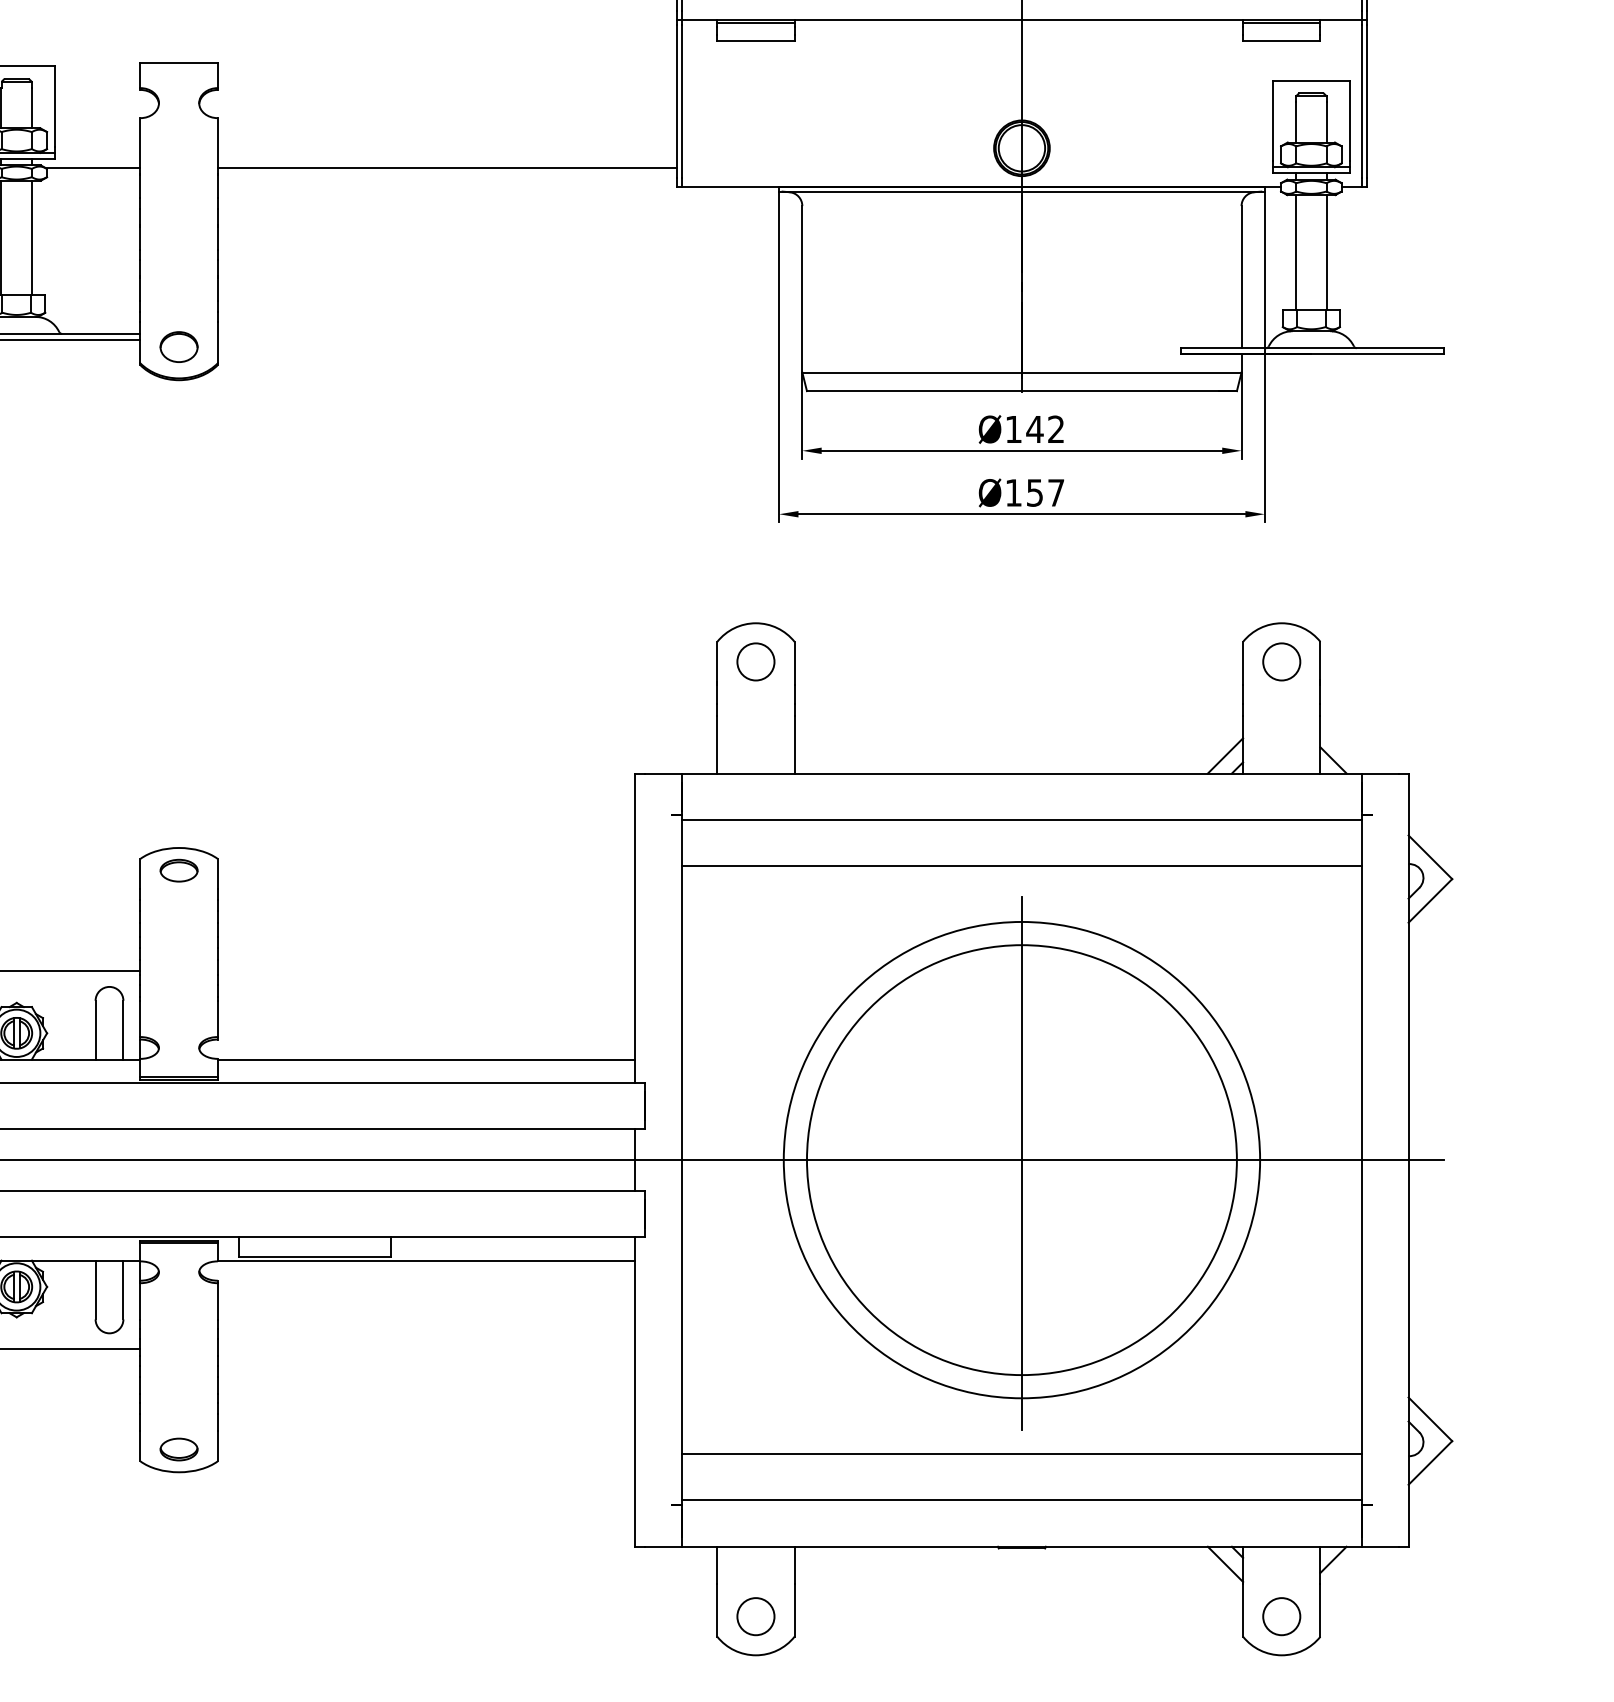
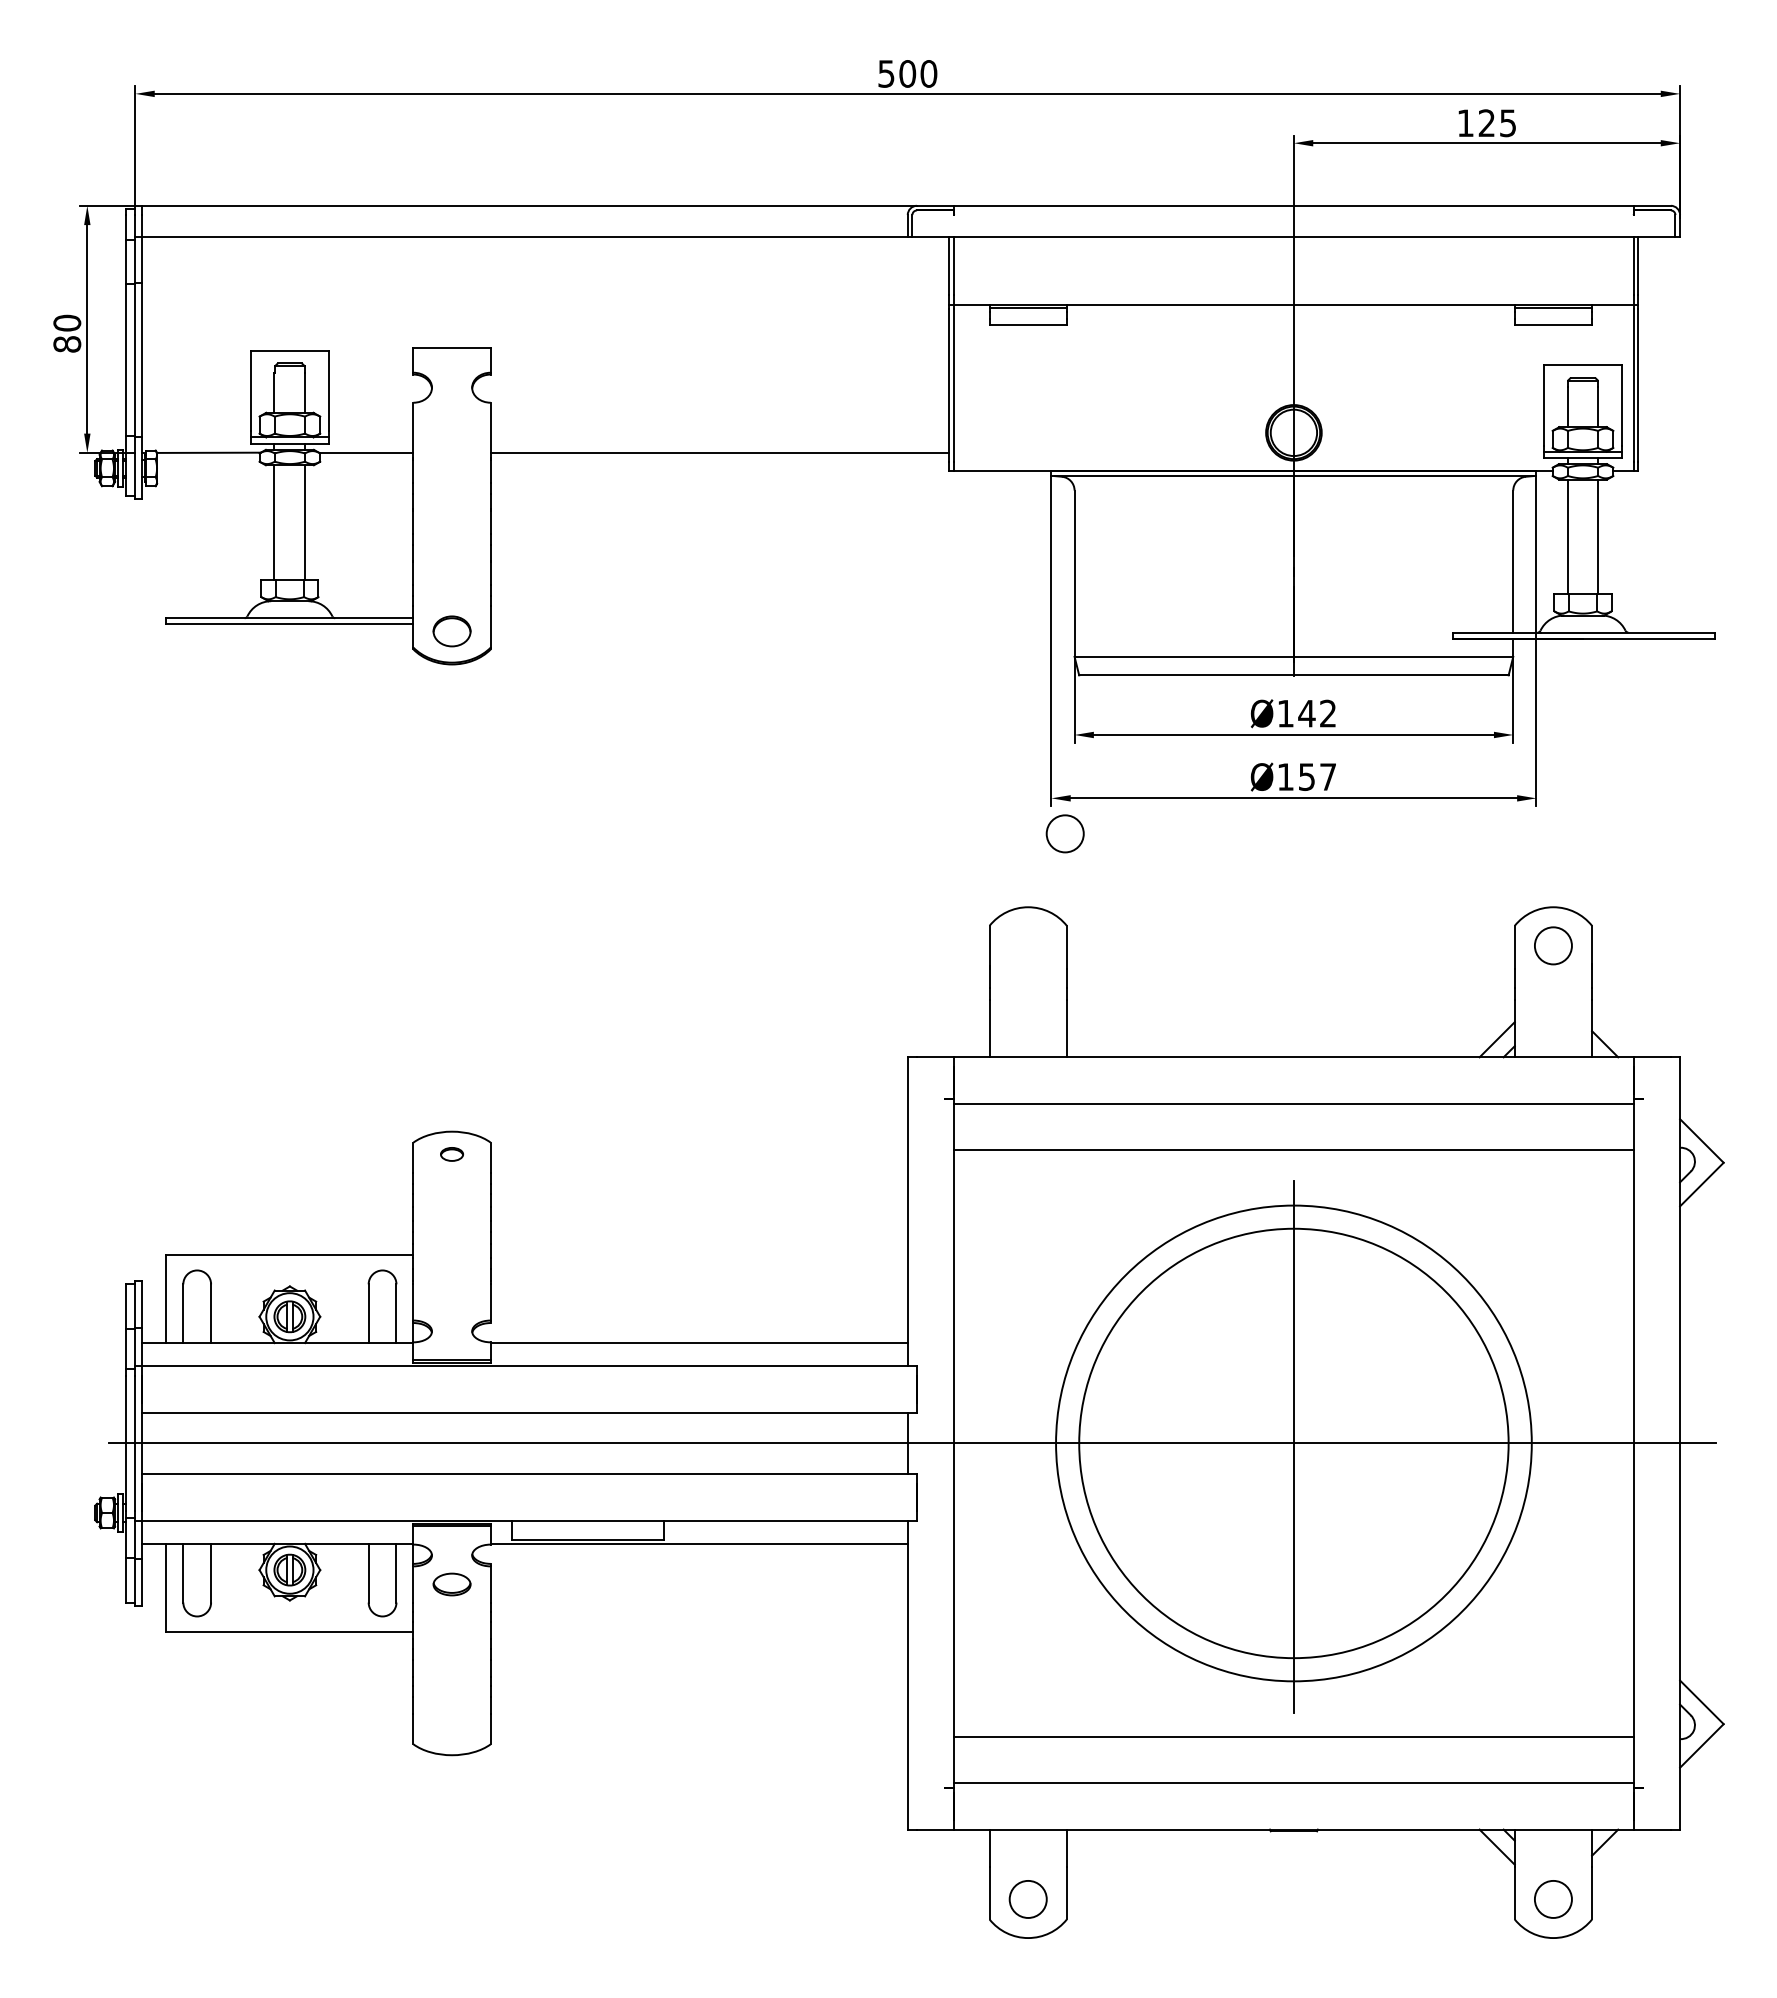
circle: (755, 661) -> (1064, 833), moved
part: (178, 870) -> (451, 1154), size x0.6
part: (178, 1449) -> (451, 1584), moved

